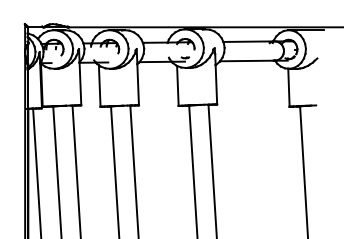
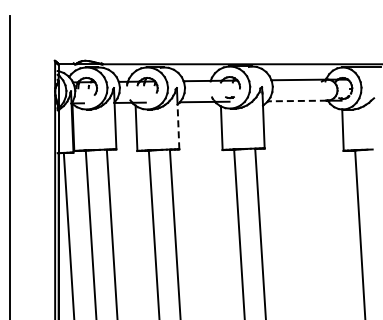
line: (247, 61) -> (297, 101), solid -> dashed
line: (138, 84) -> (178, 126), solid -> dashed

